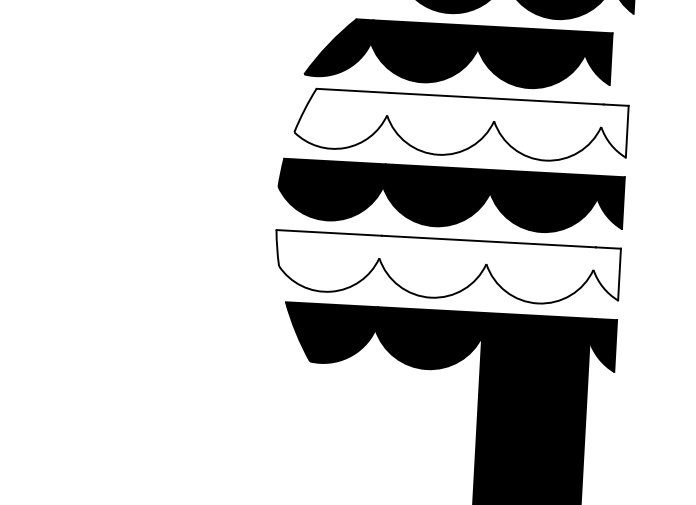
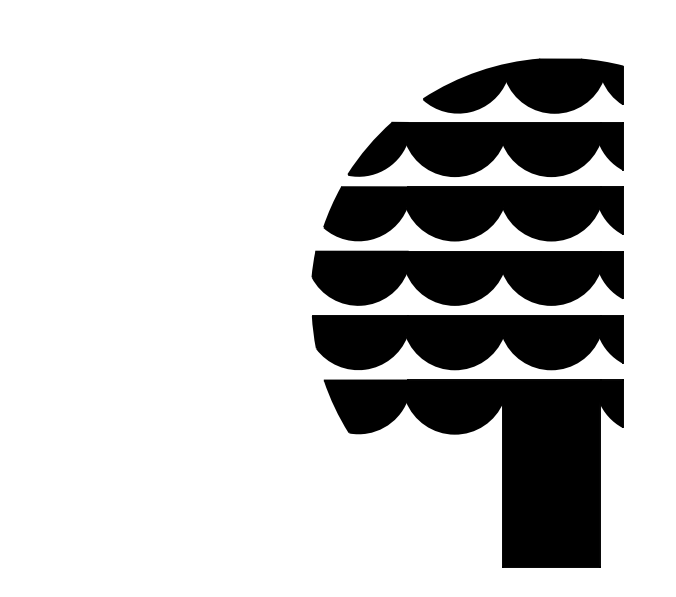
part: (458, 53) -> (485, 148), moved
fill: (460, 125) -> (473, 213), added
fill: (446, 268) -> (467, 342), added

